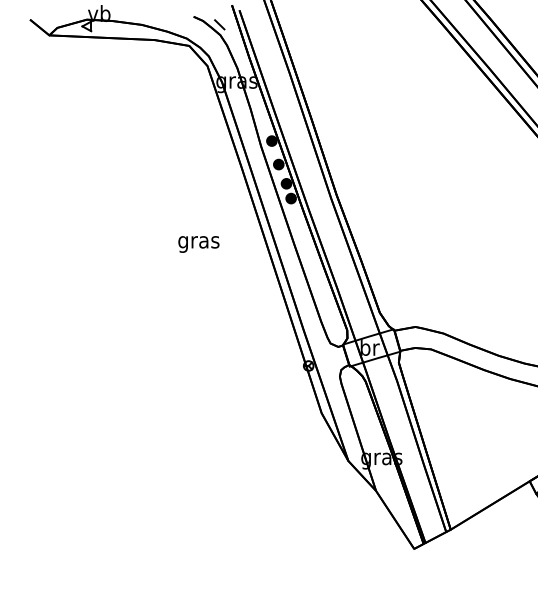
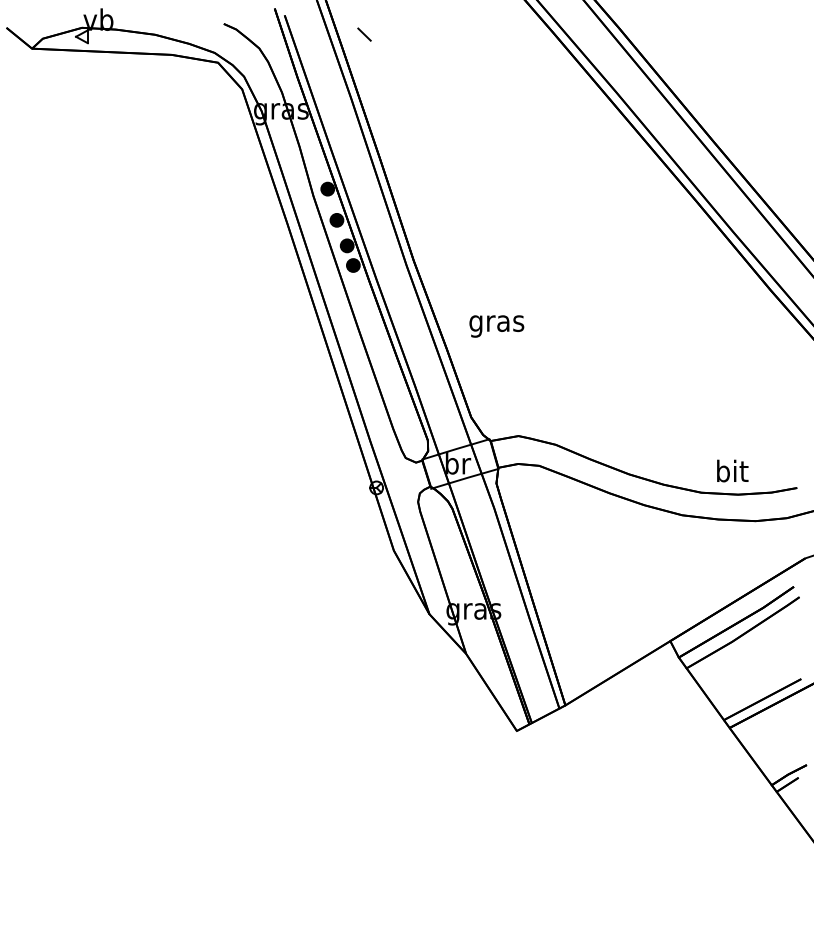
line: (219, 24) -> (364, 34), moved
text: (198, 244) -> (496, 326), moved

